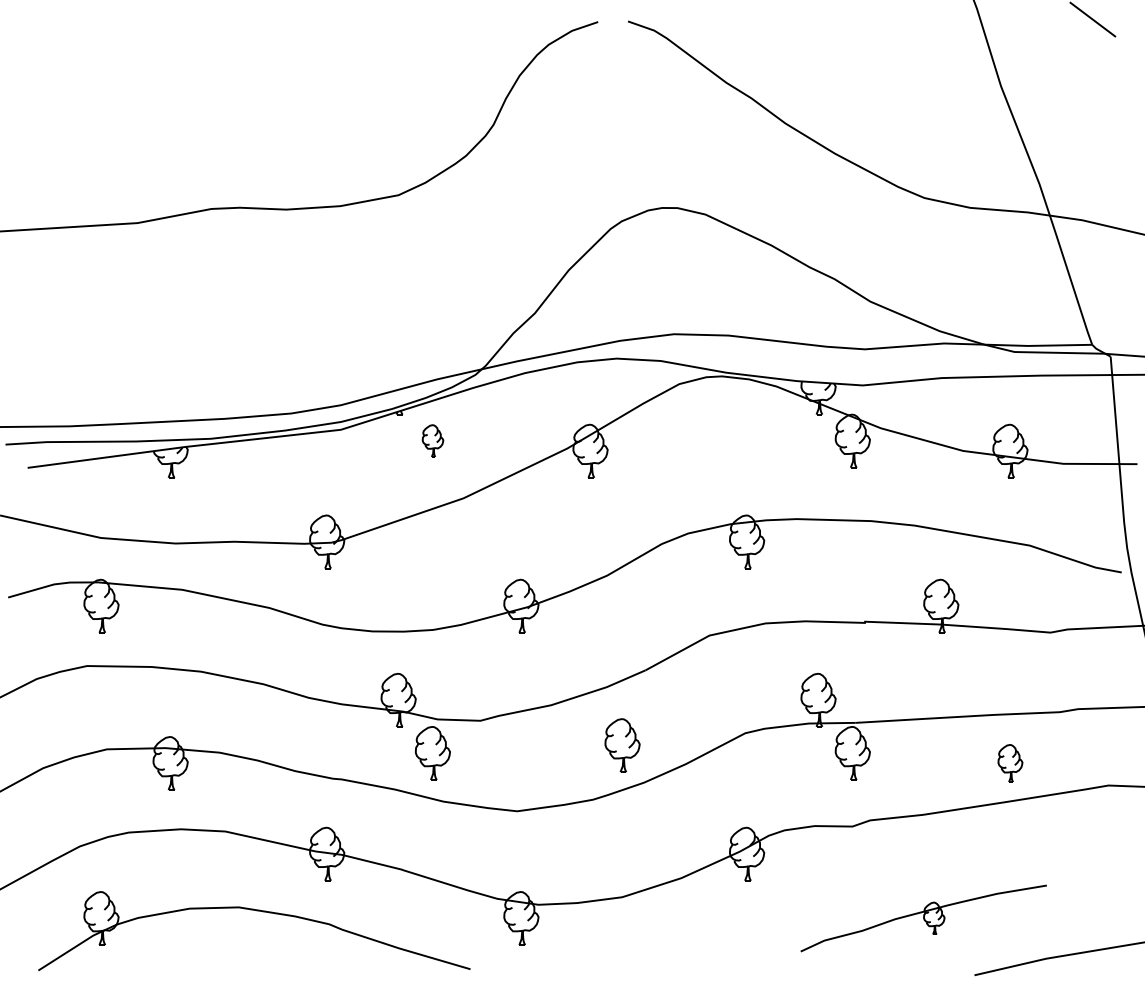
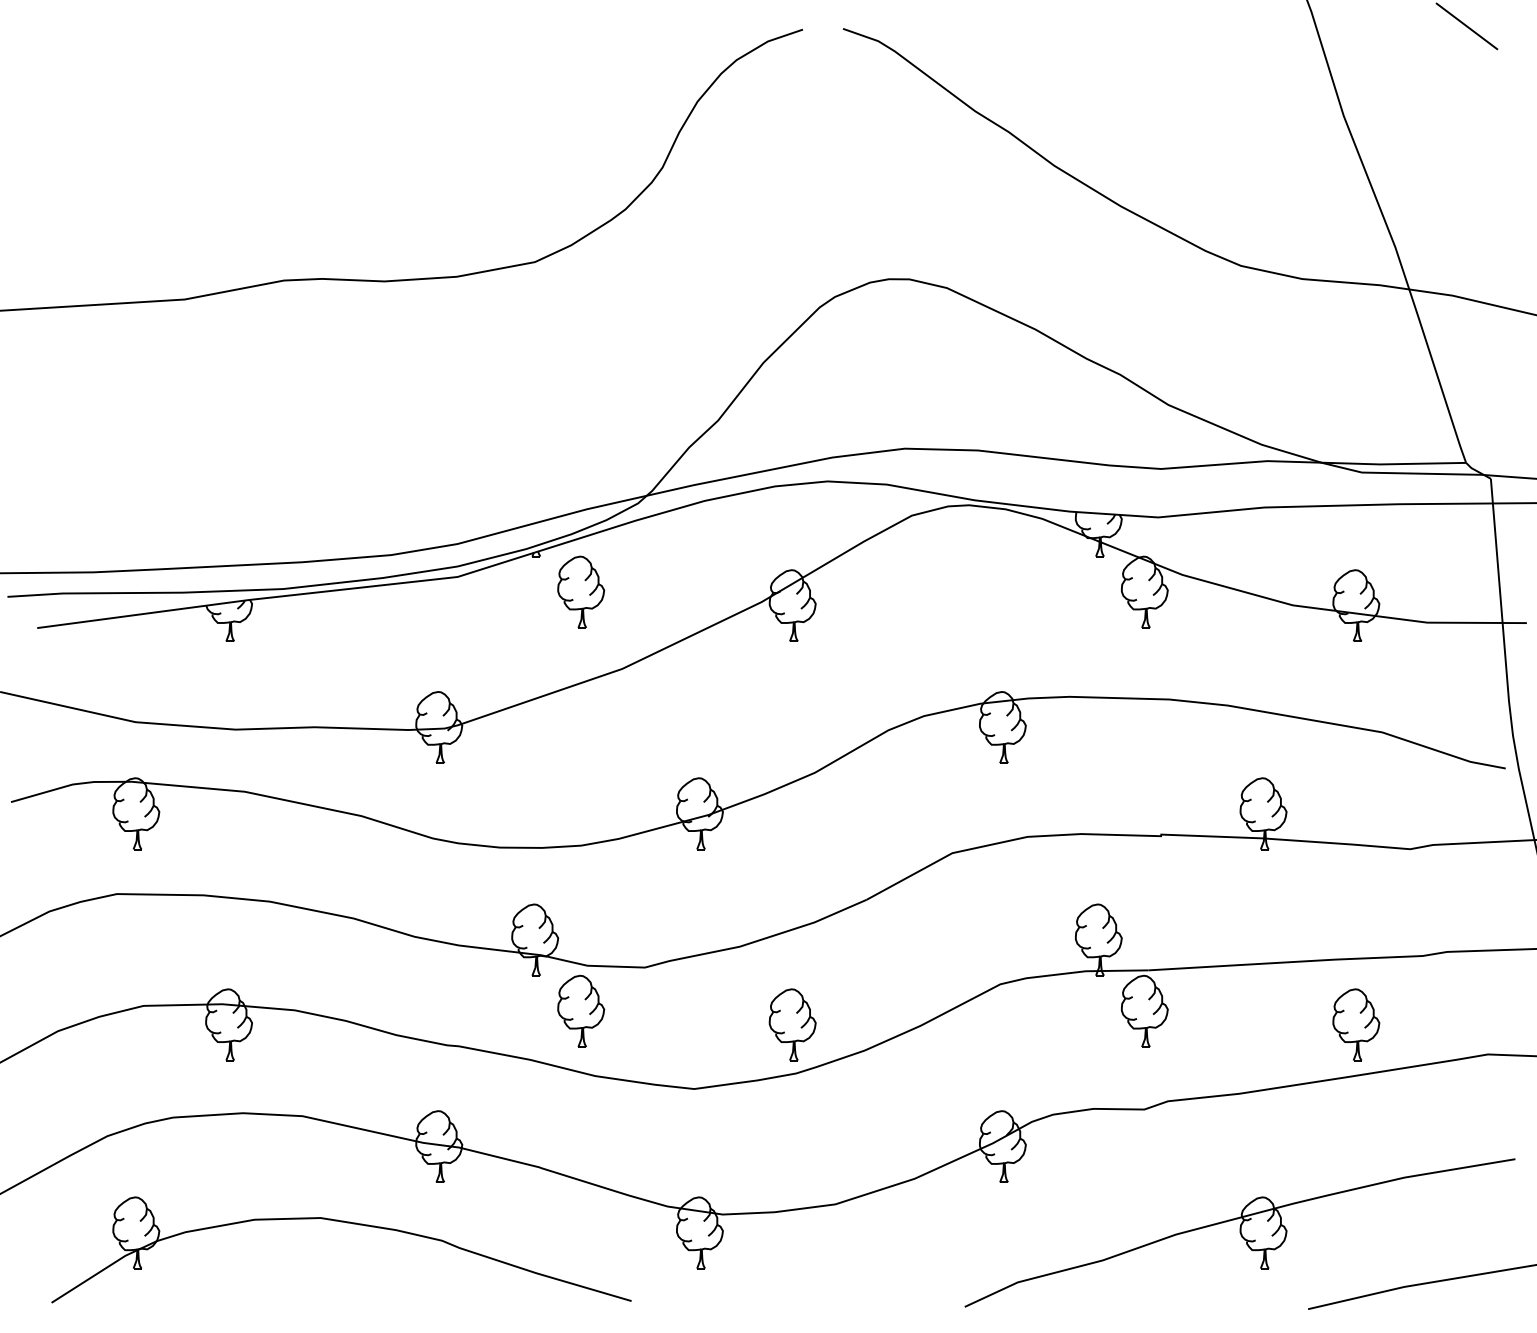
part: (433, 440) -> (581, 591), size x1.67
part: (622, 745) -> (792, 1024), moved
part: (1010, 763) -> (1356, 1024), size x1.43
part: (923, 918) -> (1239, 1232), size x1.67

